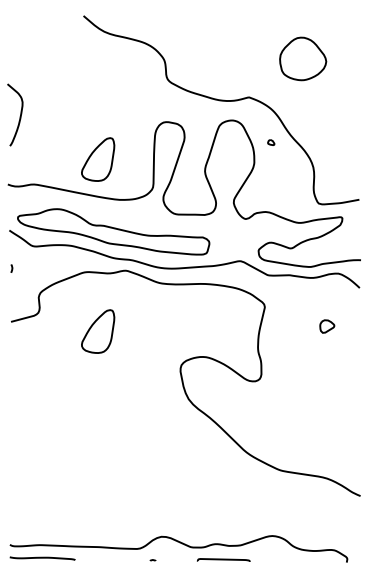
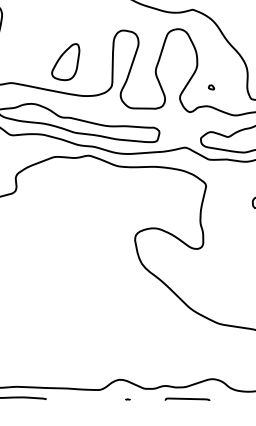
part: (271, 142) -> (211, 87), moved
part: (98, 331) -> (66, 206), removed
curve: (223, 559) -> (187, 398), moved
curve: (152, 560) -> (127, 399), moved

